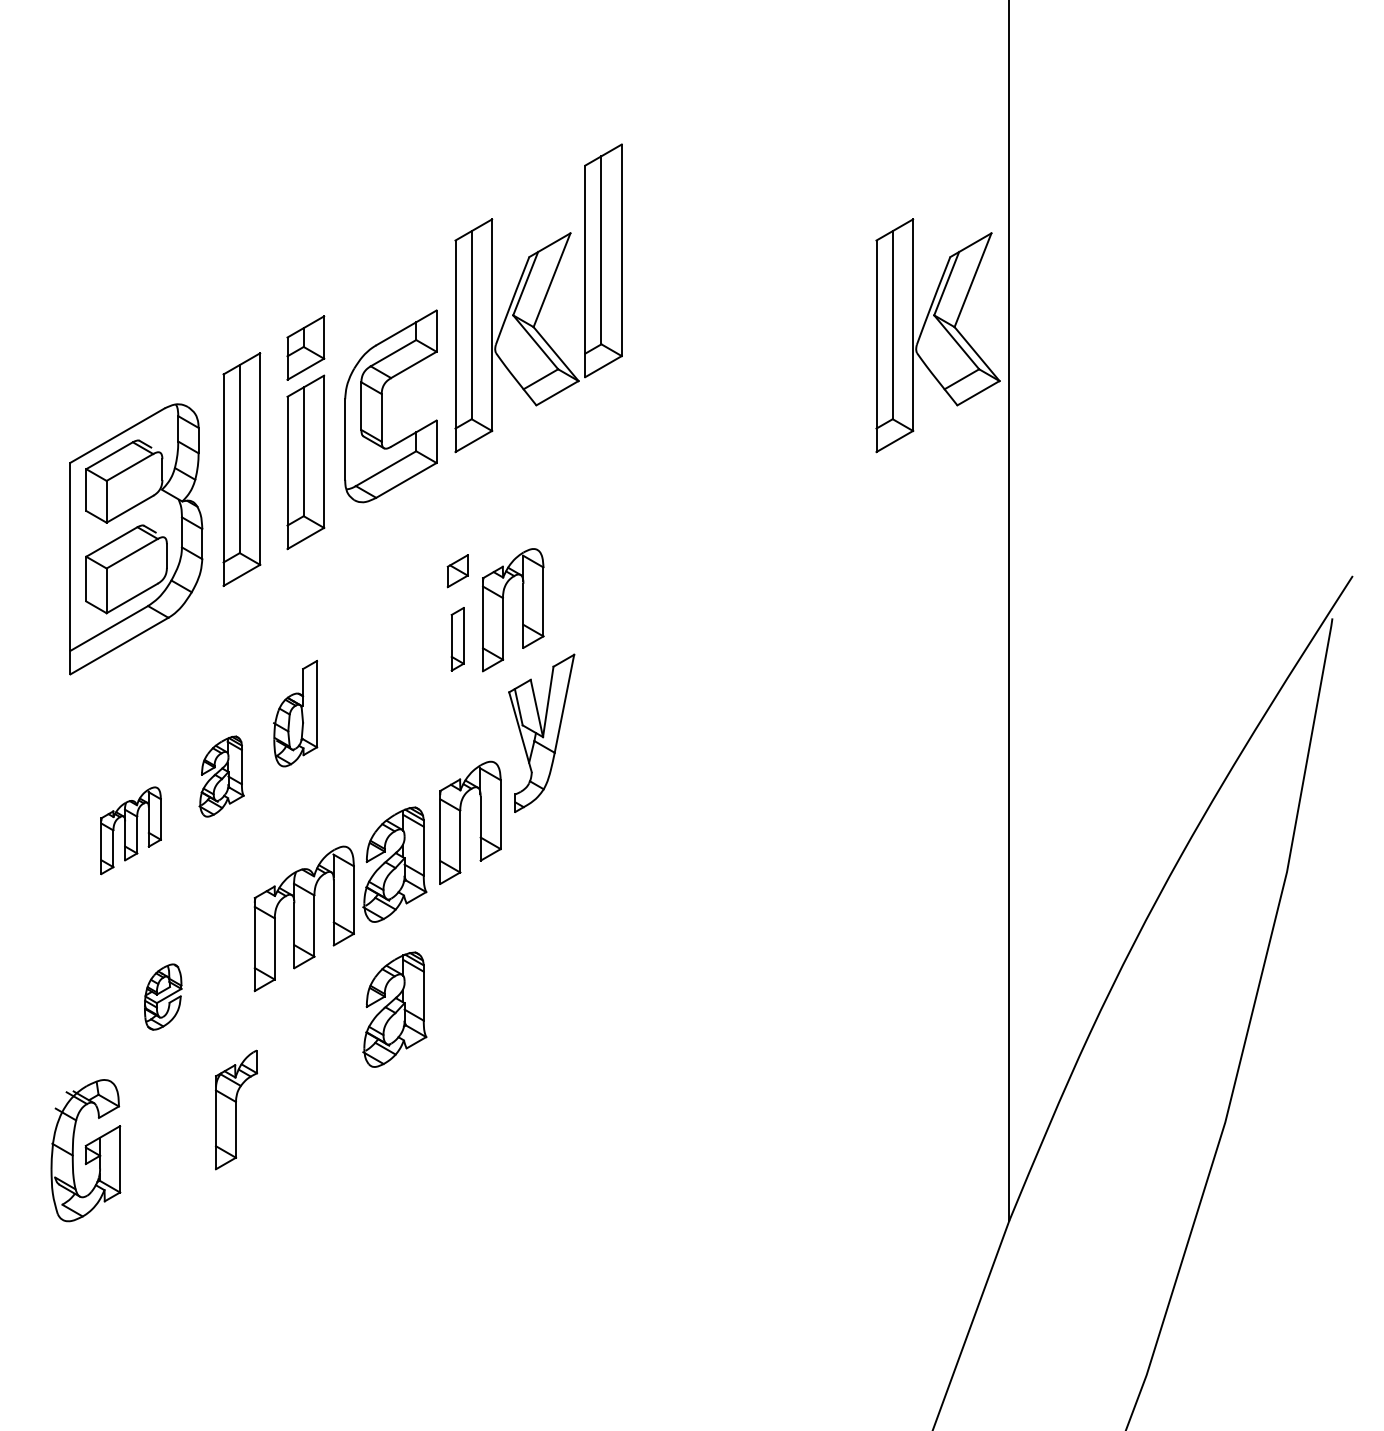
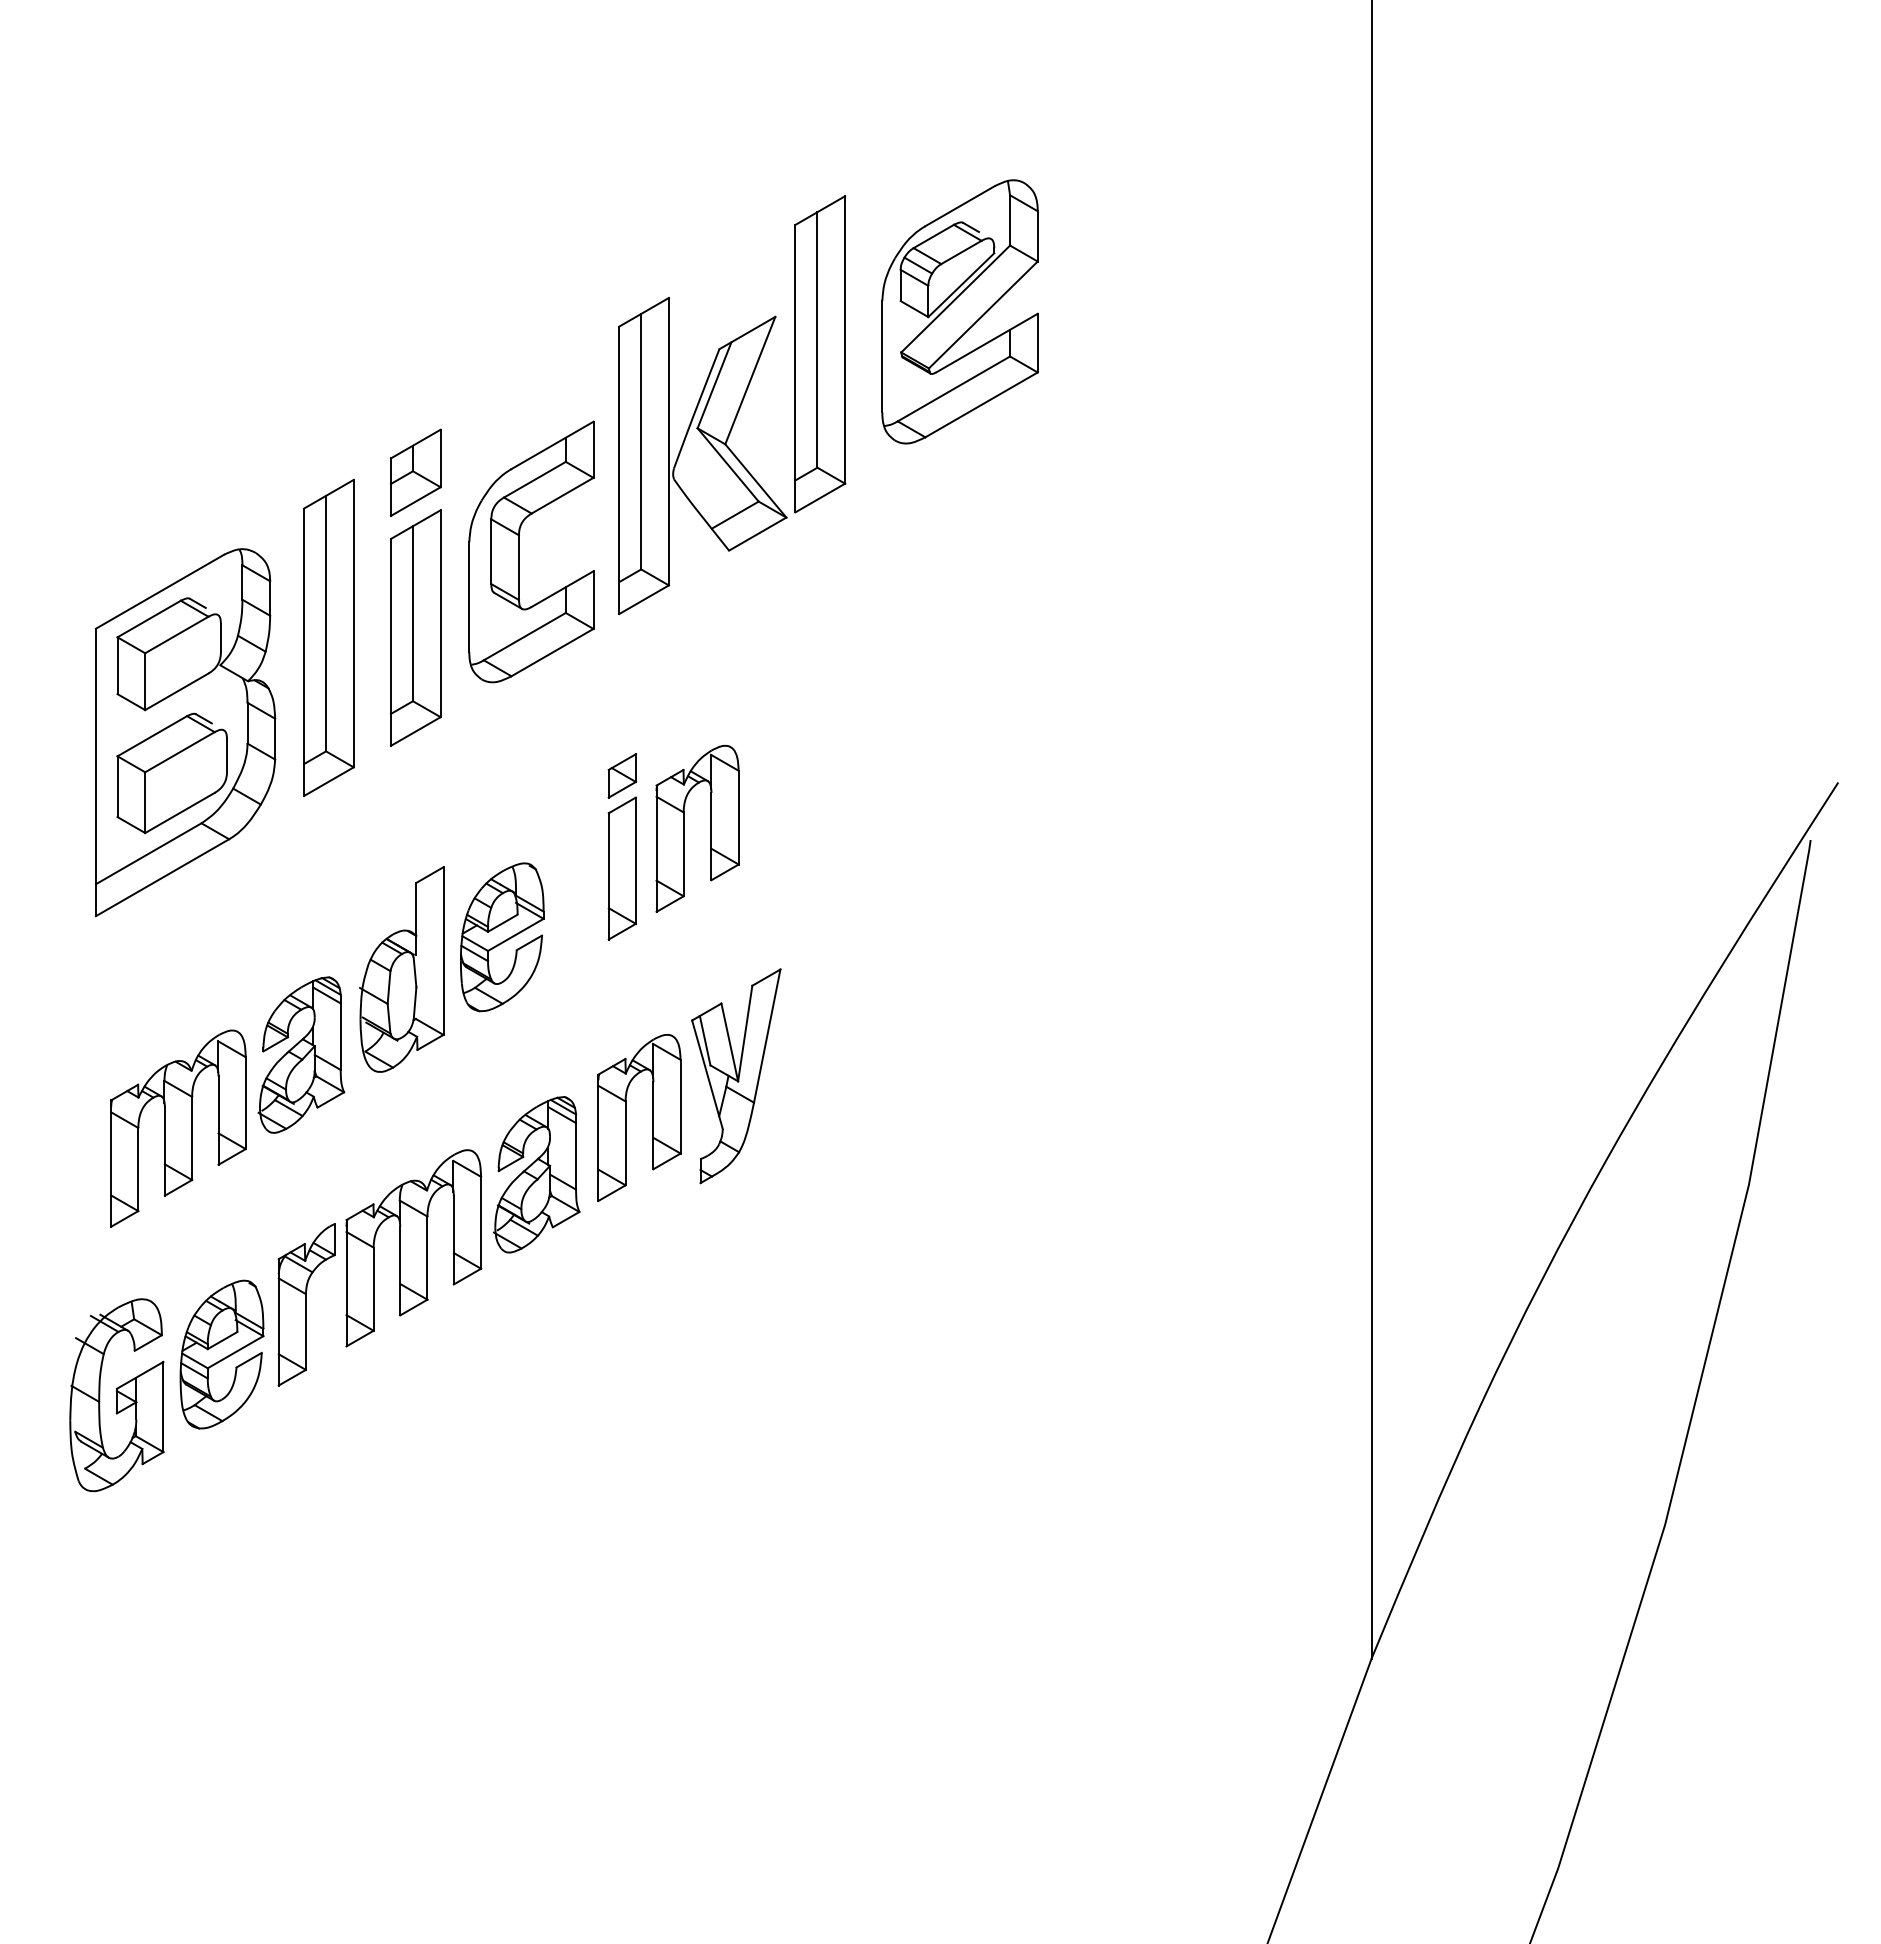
part: (705, 229) -> (959, 311), added
part: (937, 335) -> (1274, 455), removed
part: (457, 639) -> (621, 868), size x1.67
part: (369, 690) -> (502, 937), added
part: (295, 713) -> (401, 969), size x1.43
part: (541, 733) -> (736, 1076), moved
part: (221, 776) -> (301, 1054), size x1.43
part: (131, 830) -> (178, 1128), size x1.67
part: (162, 997) -> (221, 1354), size x1.67
part: (394, 1009) -> (536, 1371), removed
part: (236, 1109) -> (306, 1304), moved
part: (85, 1150) -> (116, 1395), moved

